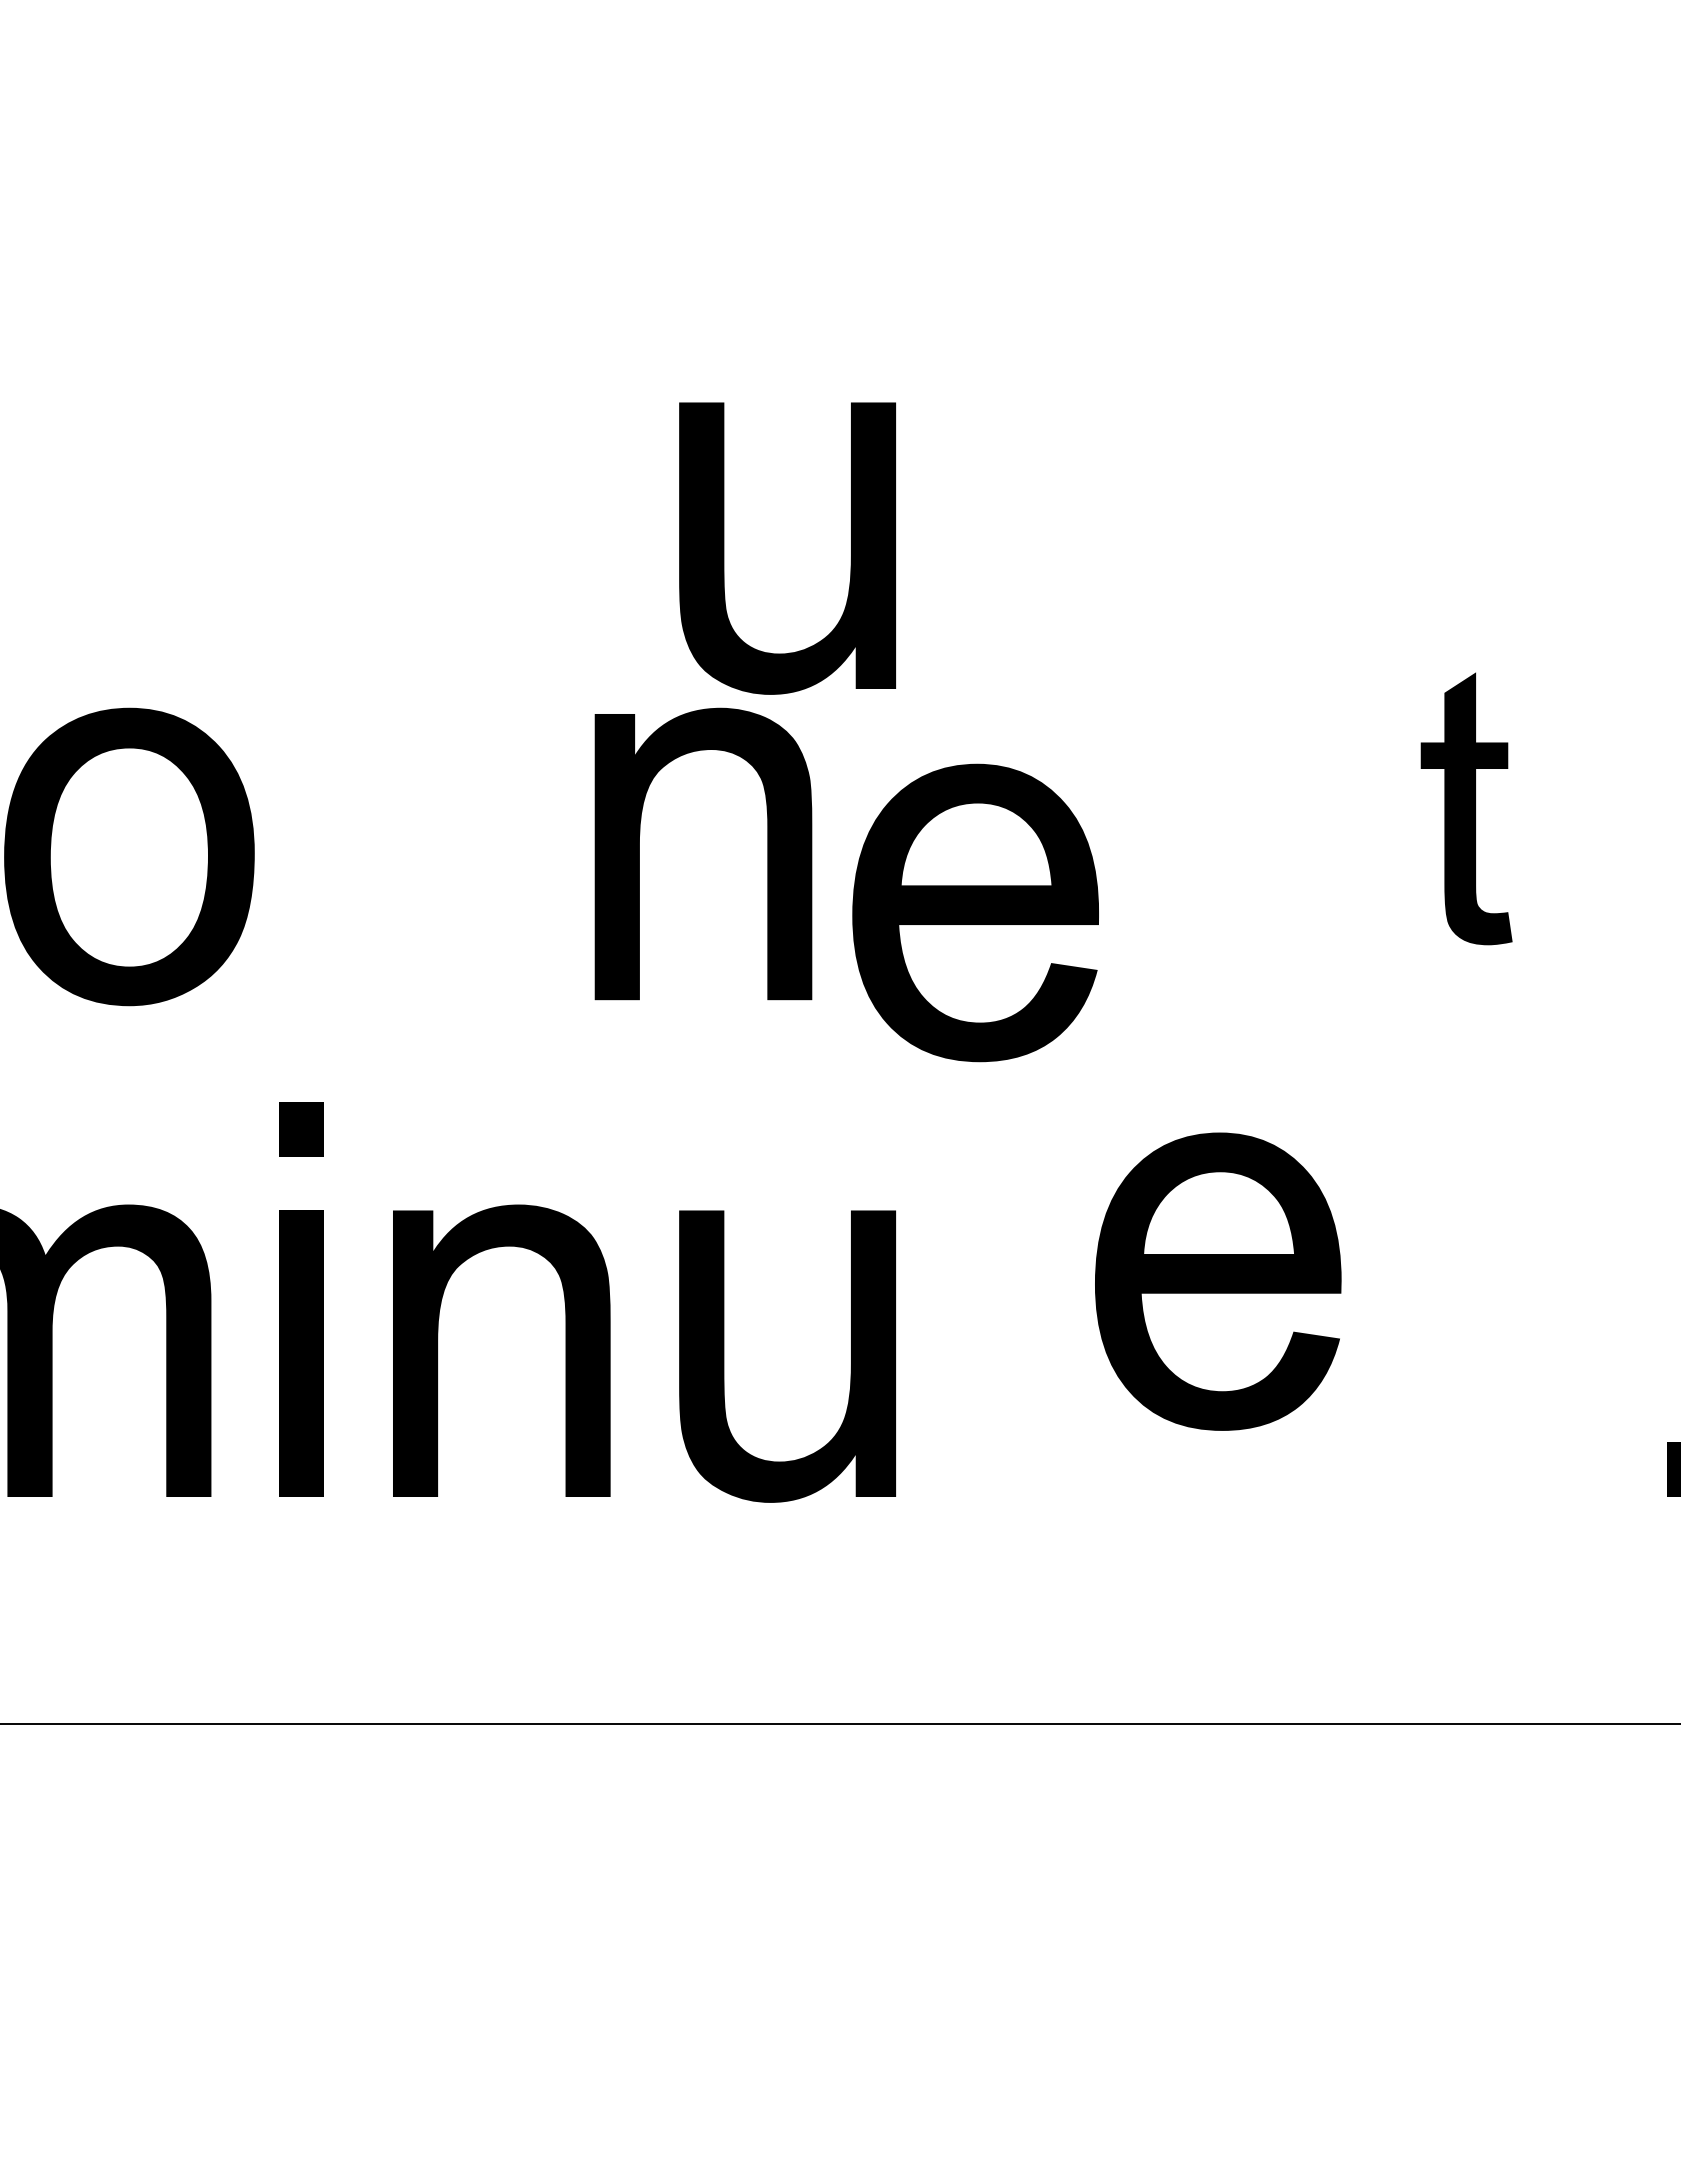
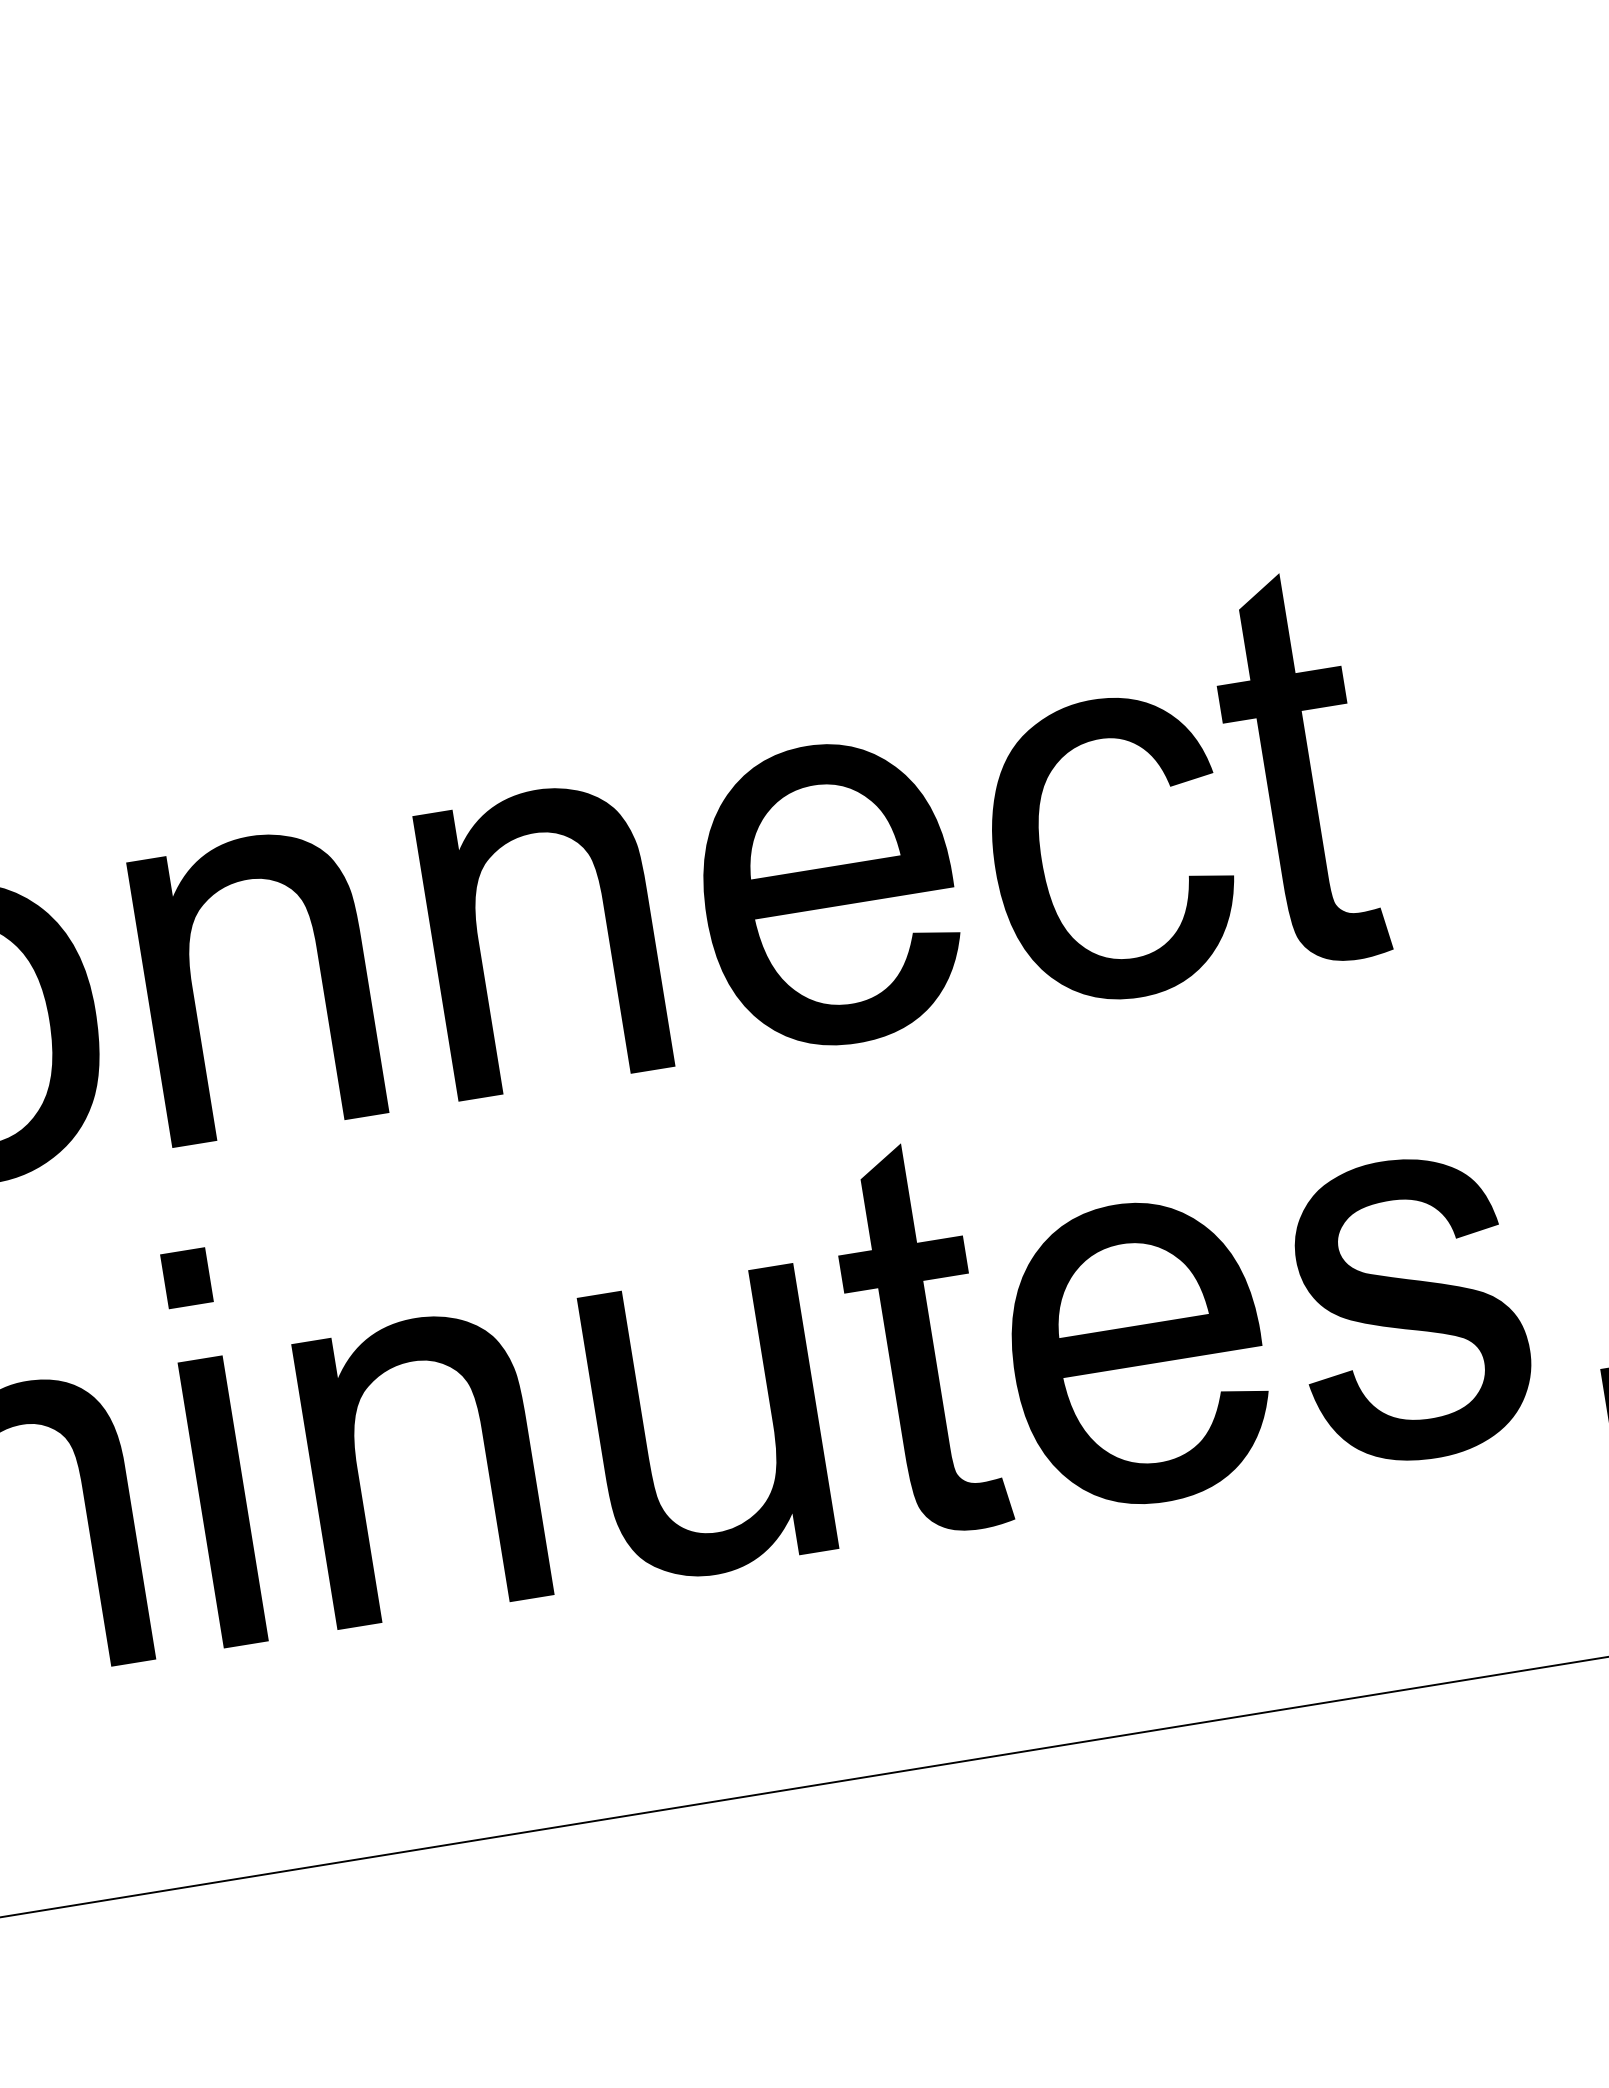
part: (724, 548) -> (514, 630), removed
part: (1466, 808) -> (1297, 769), size x1.43
fill: (416, 853) -> (256, 984), added
fill: (1271, 856) -> (1110, 849), added
part: (975, 912) -> (829, 894), moved
part: (1218, 1281) -> (1137, 1353), moved
fill: (1006, 1305) -> (918, 1339), added
part: (1490, 1353) -> (1409, 1309), added

